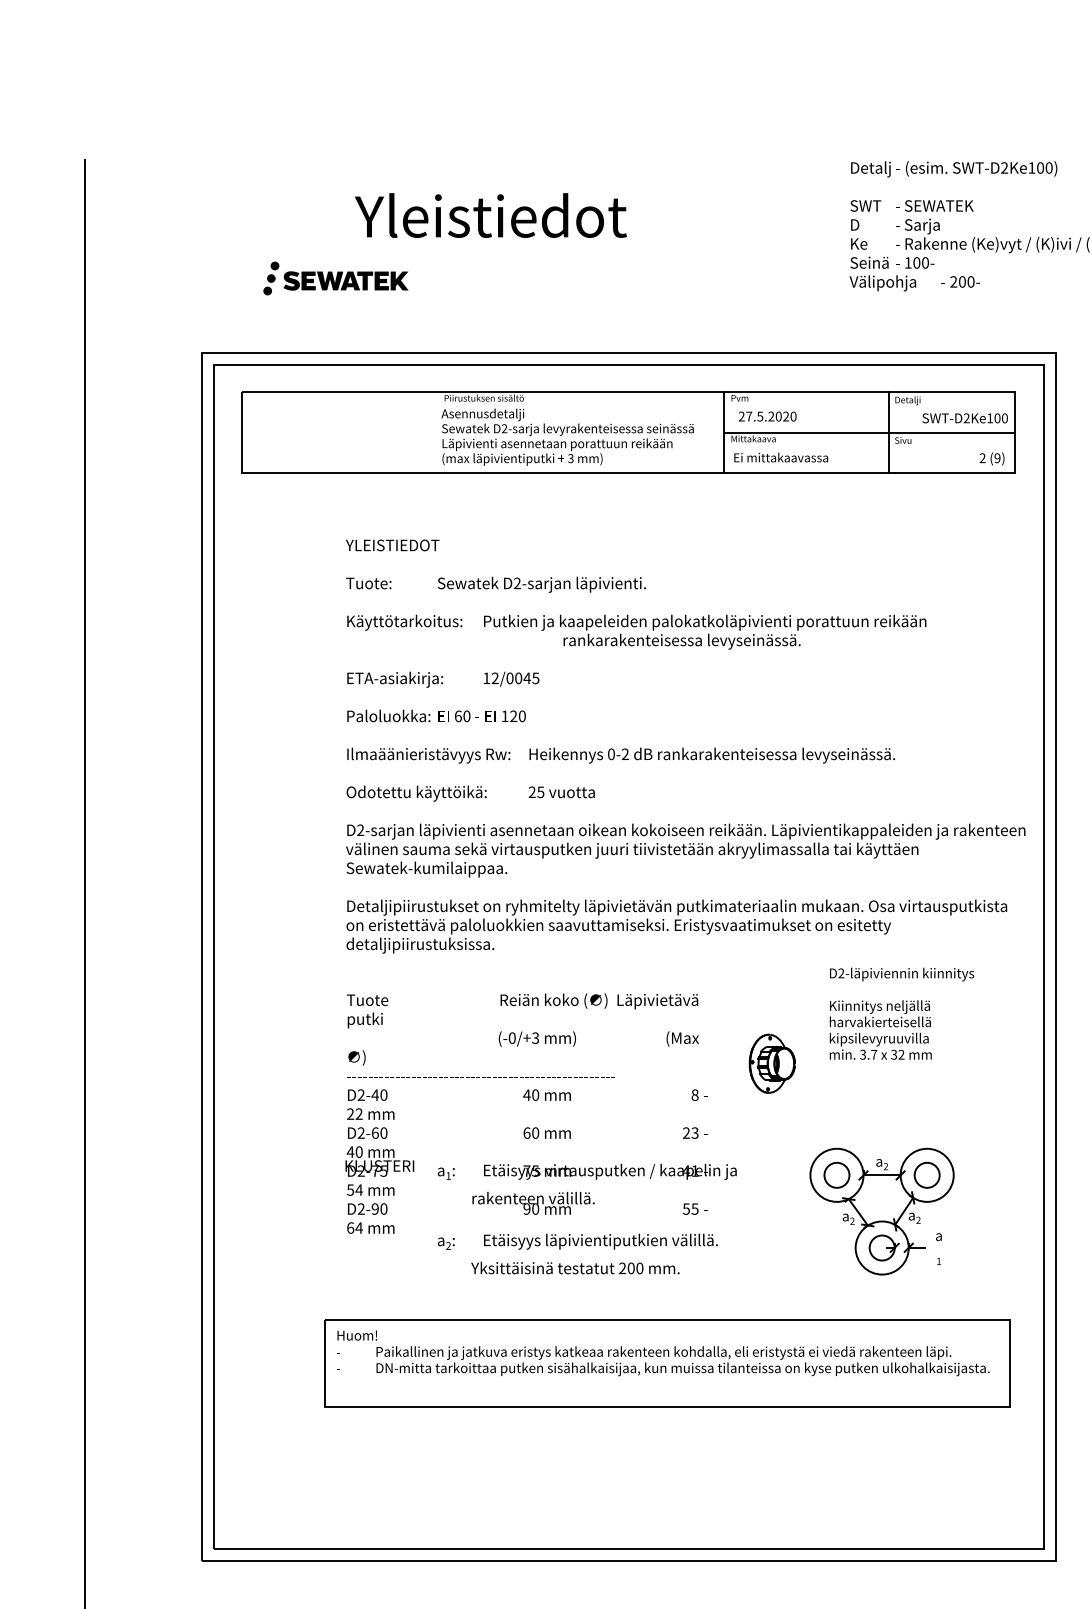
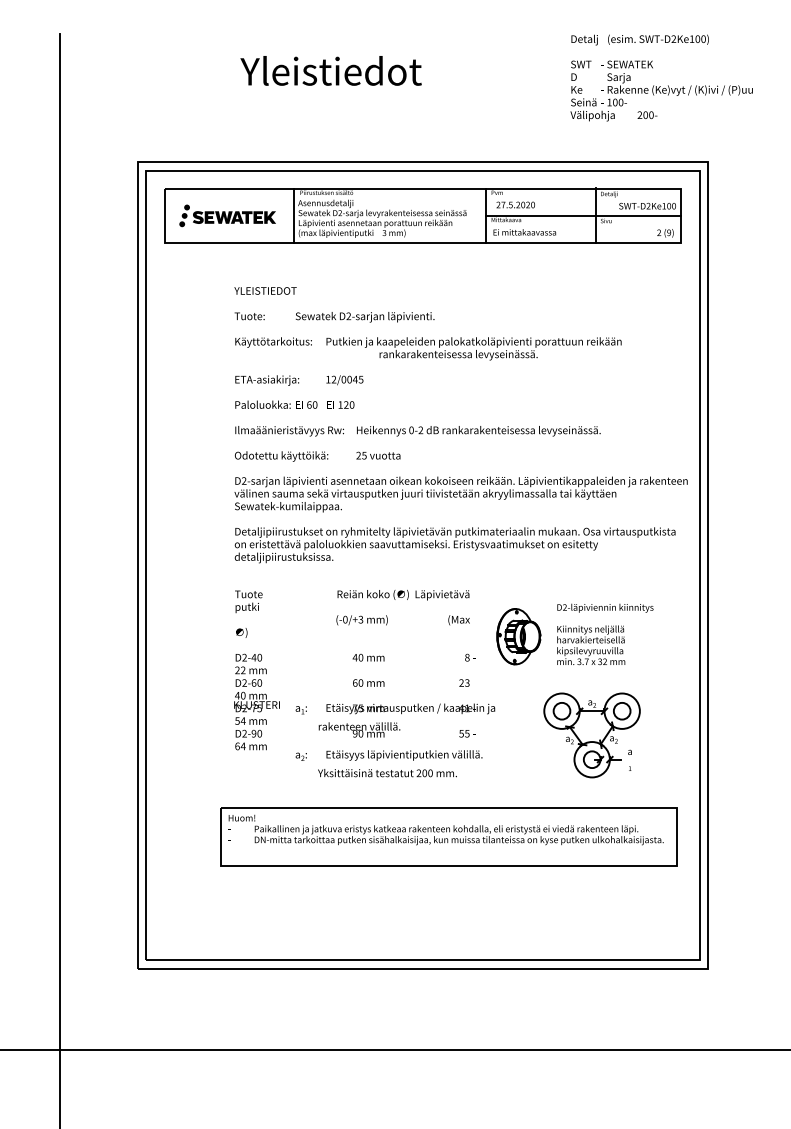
part: (335, 277) -> (227, 215), moved
line: (434, 432) -> (293, 215), added
text: (902, 1013) -> (605, 634), moved
part: (771, 1063) -> (518, 636), size x1.43

